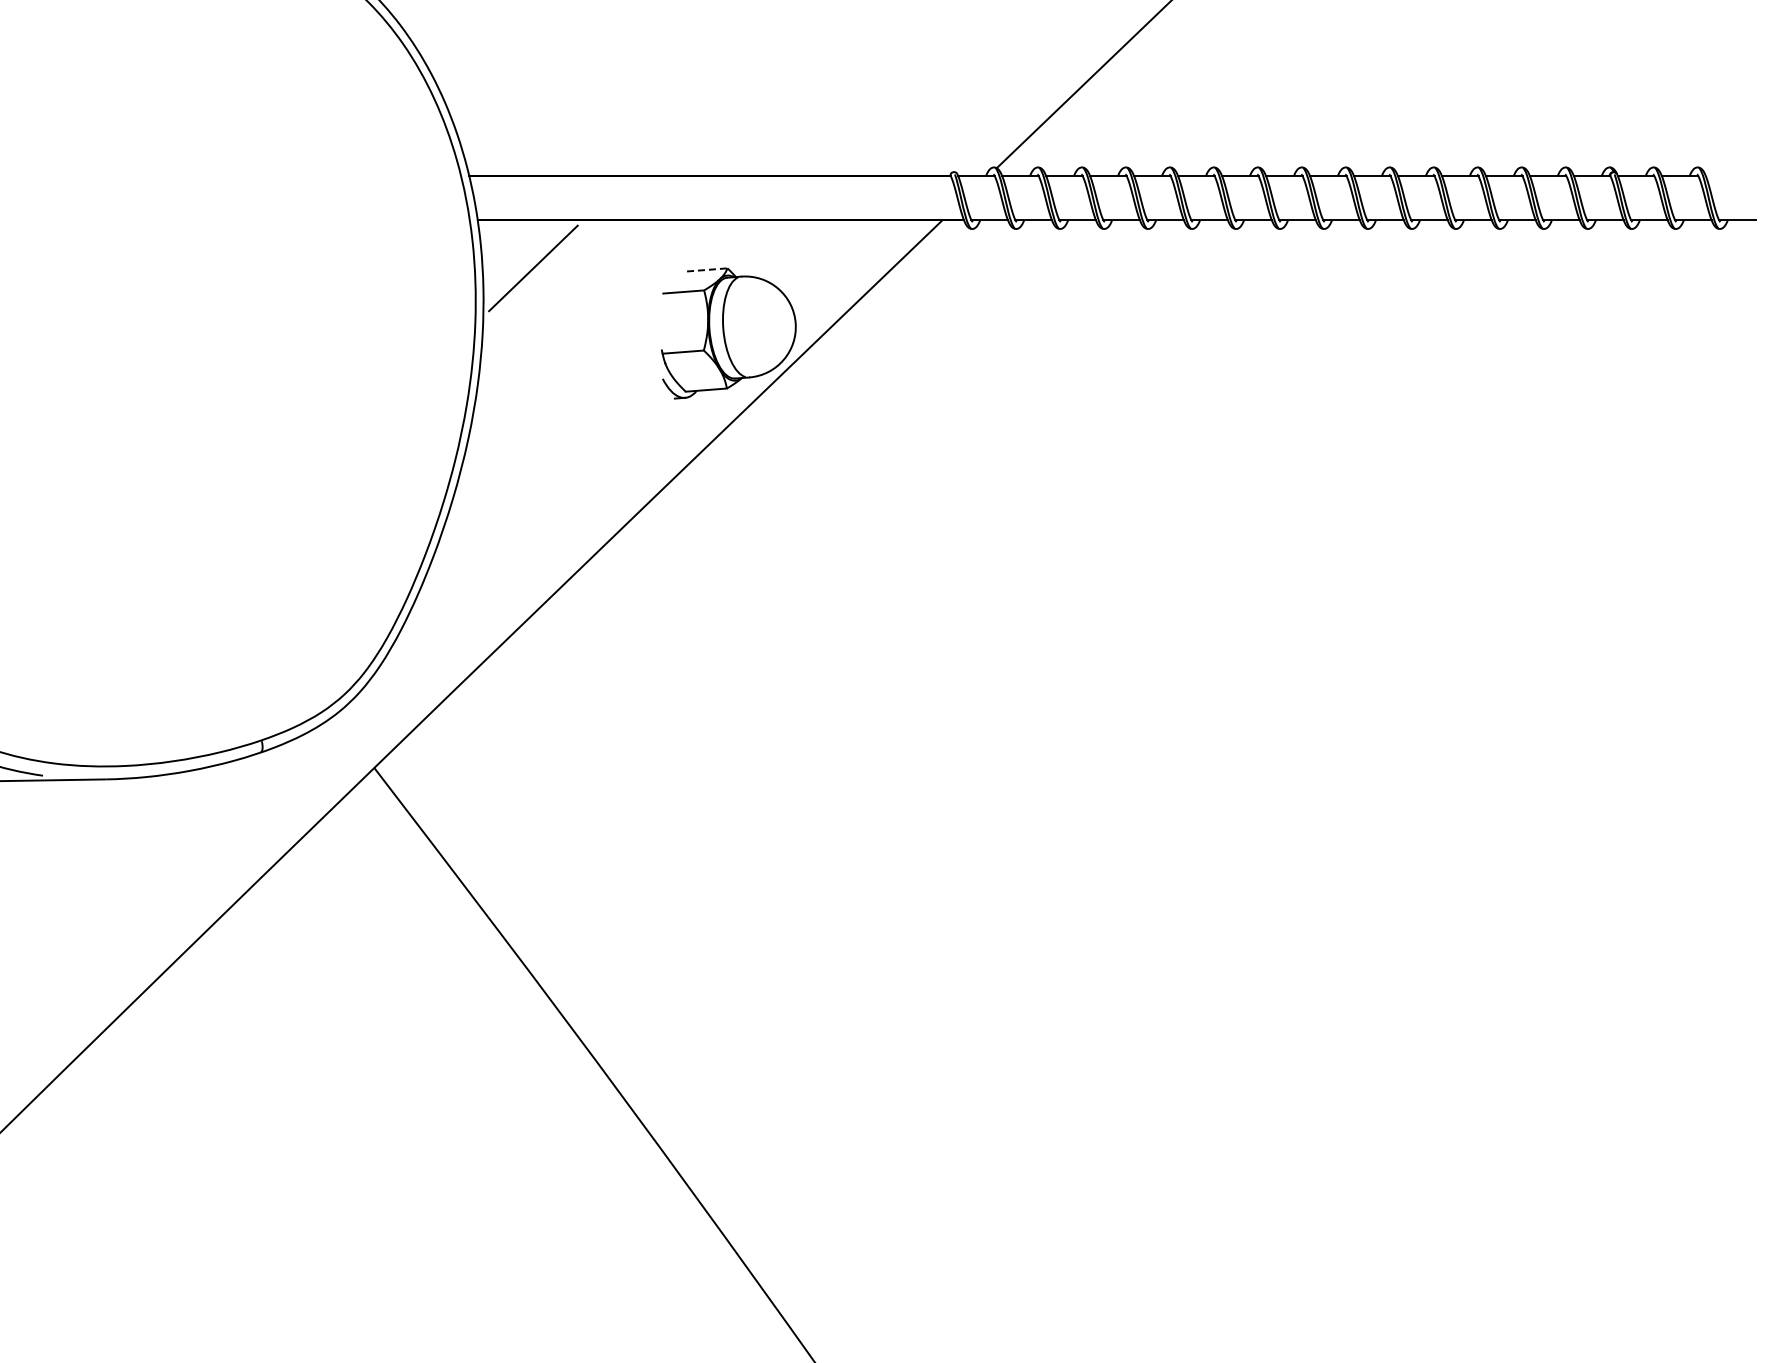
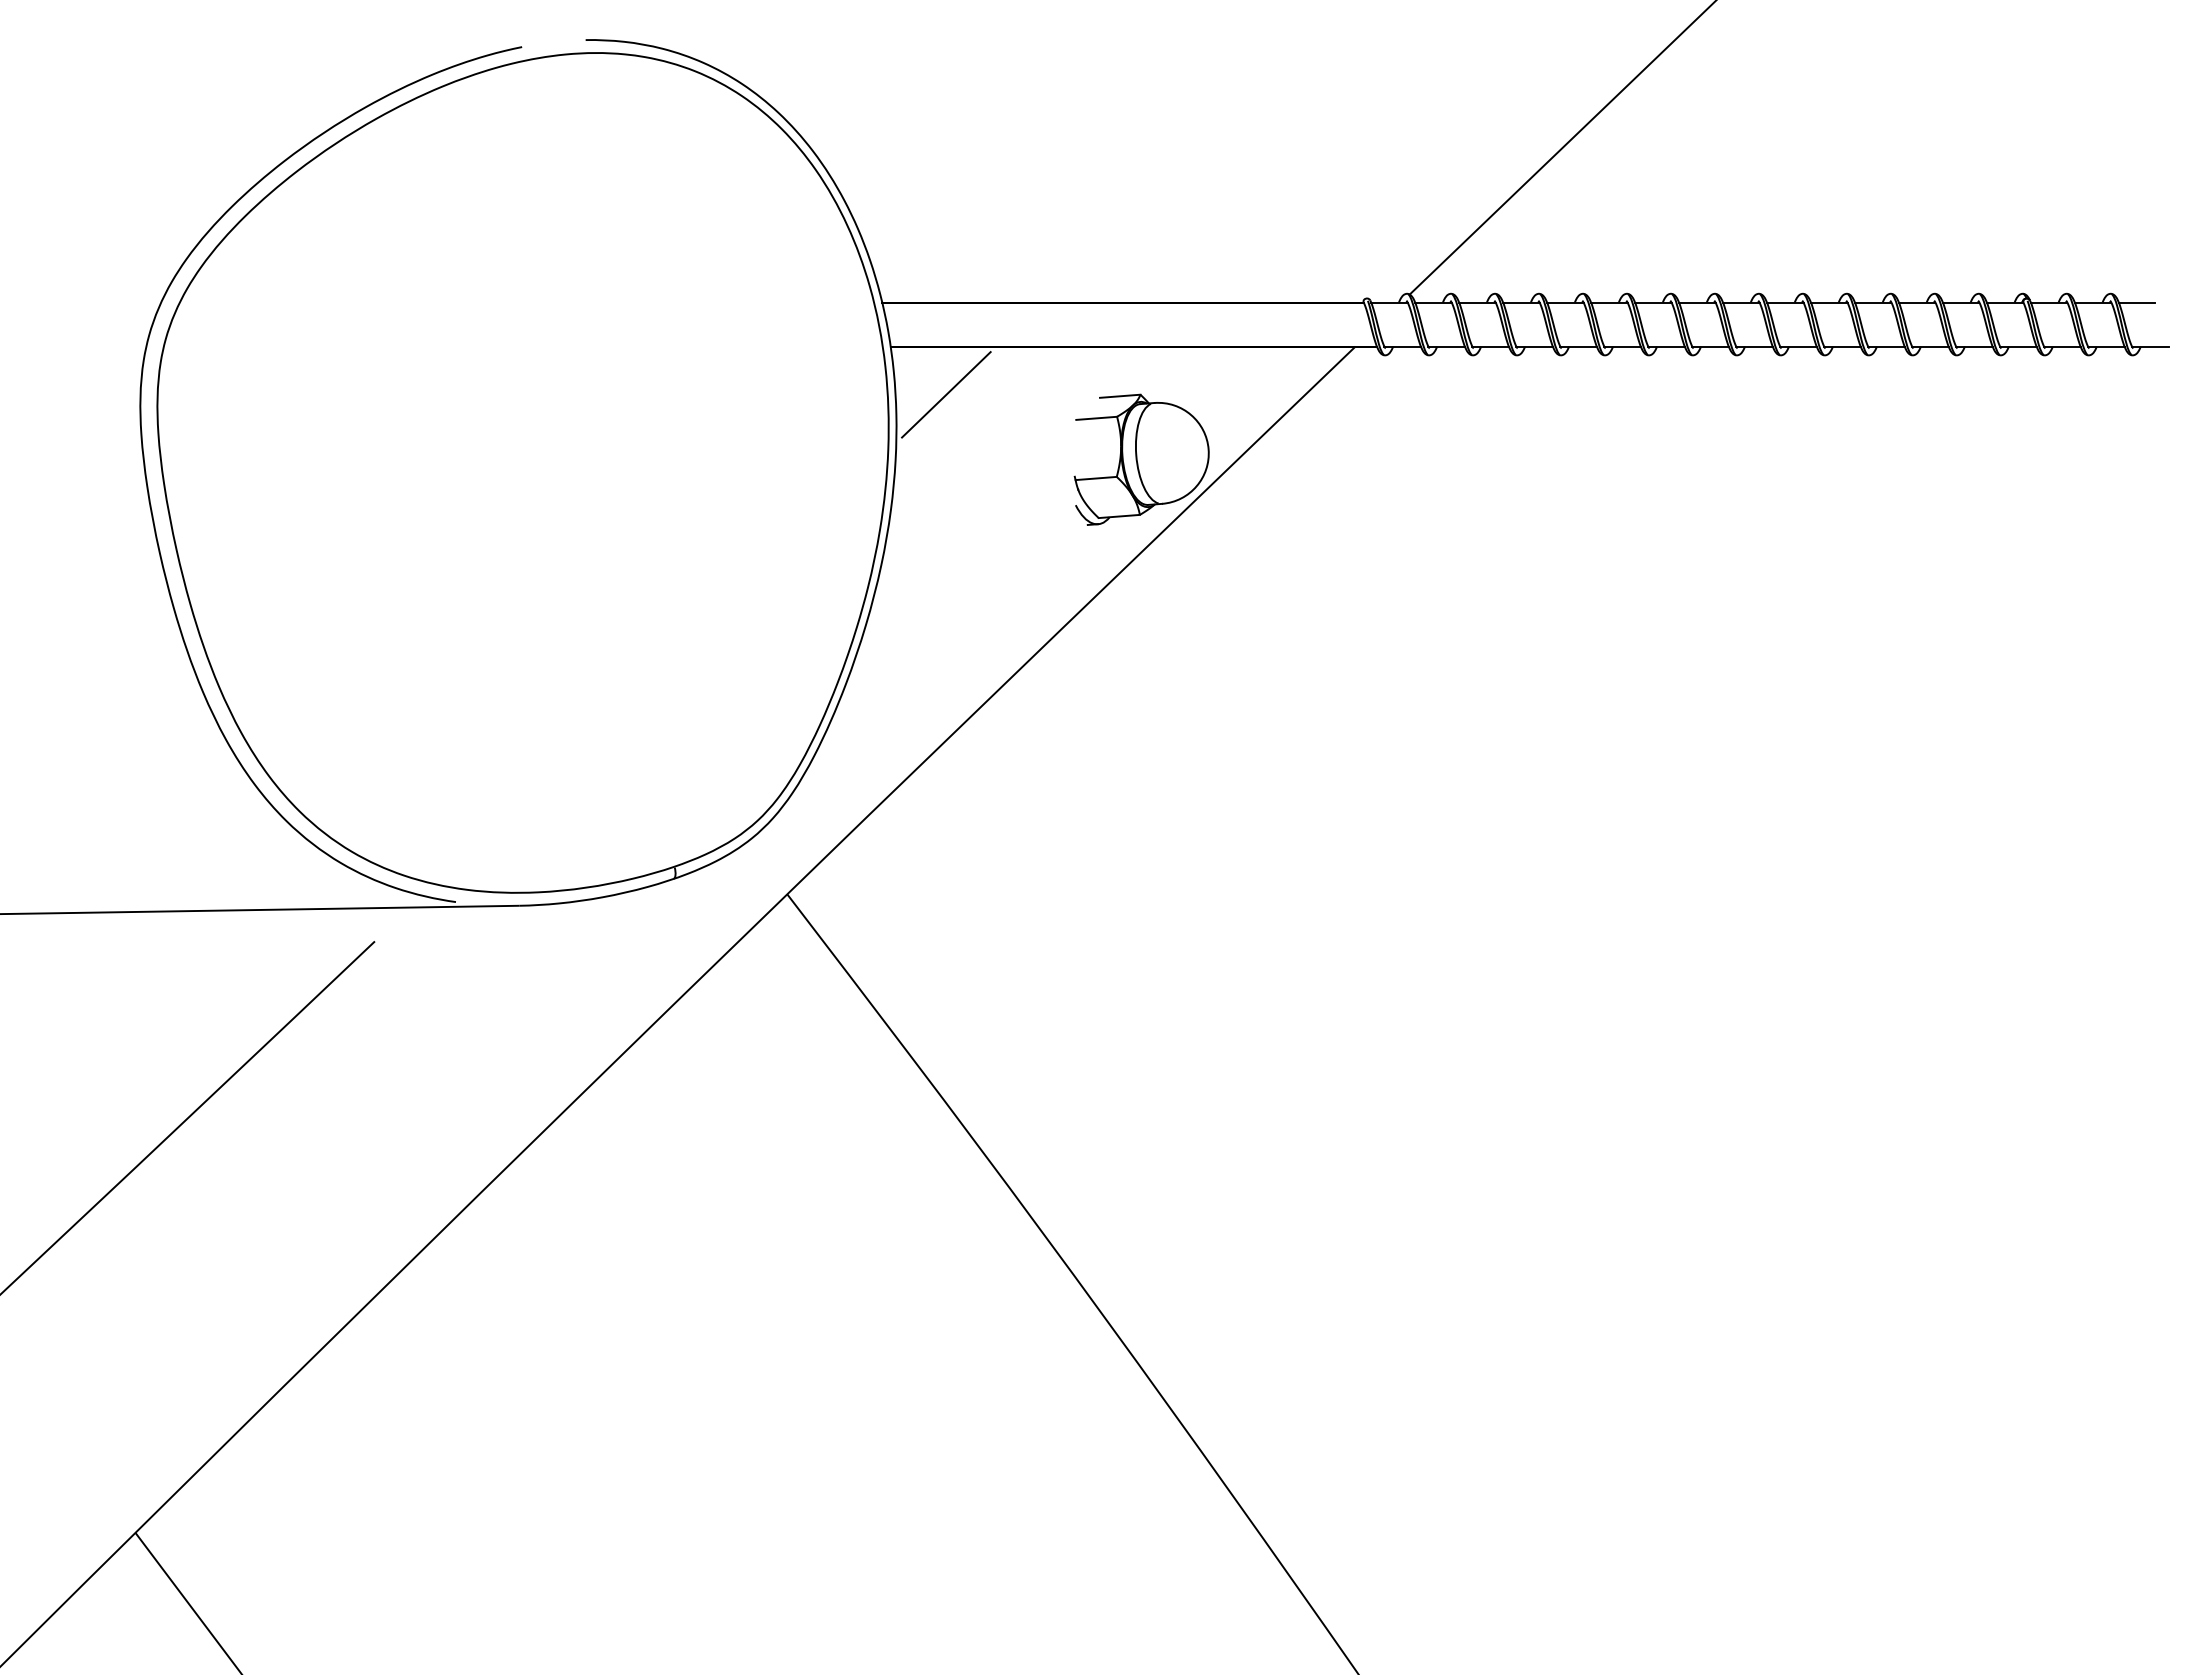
line: (1723, 176) -> (2136, 302), added
line: (707, 270) -> (1120, 396), dashed -> solid

